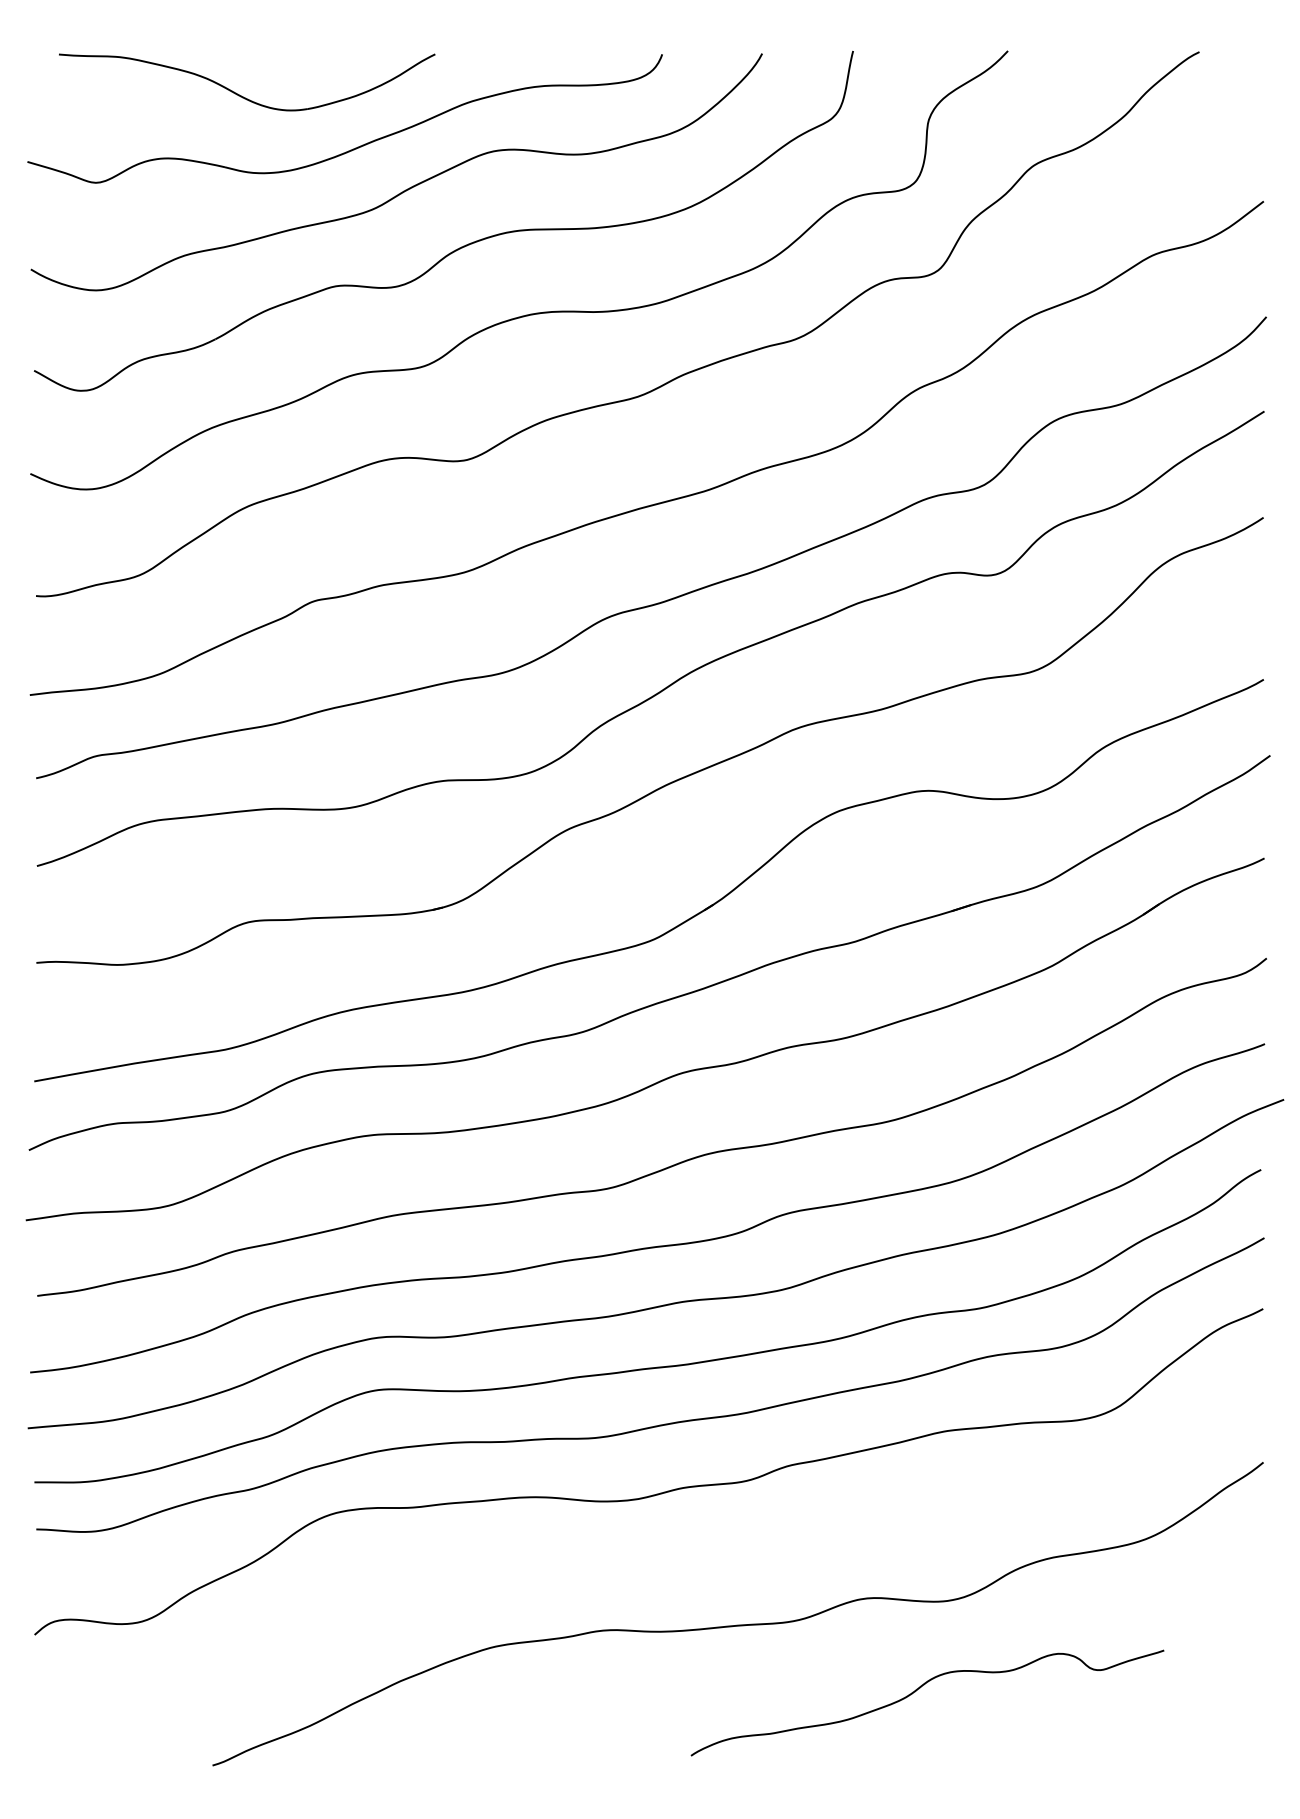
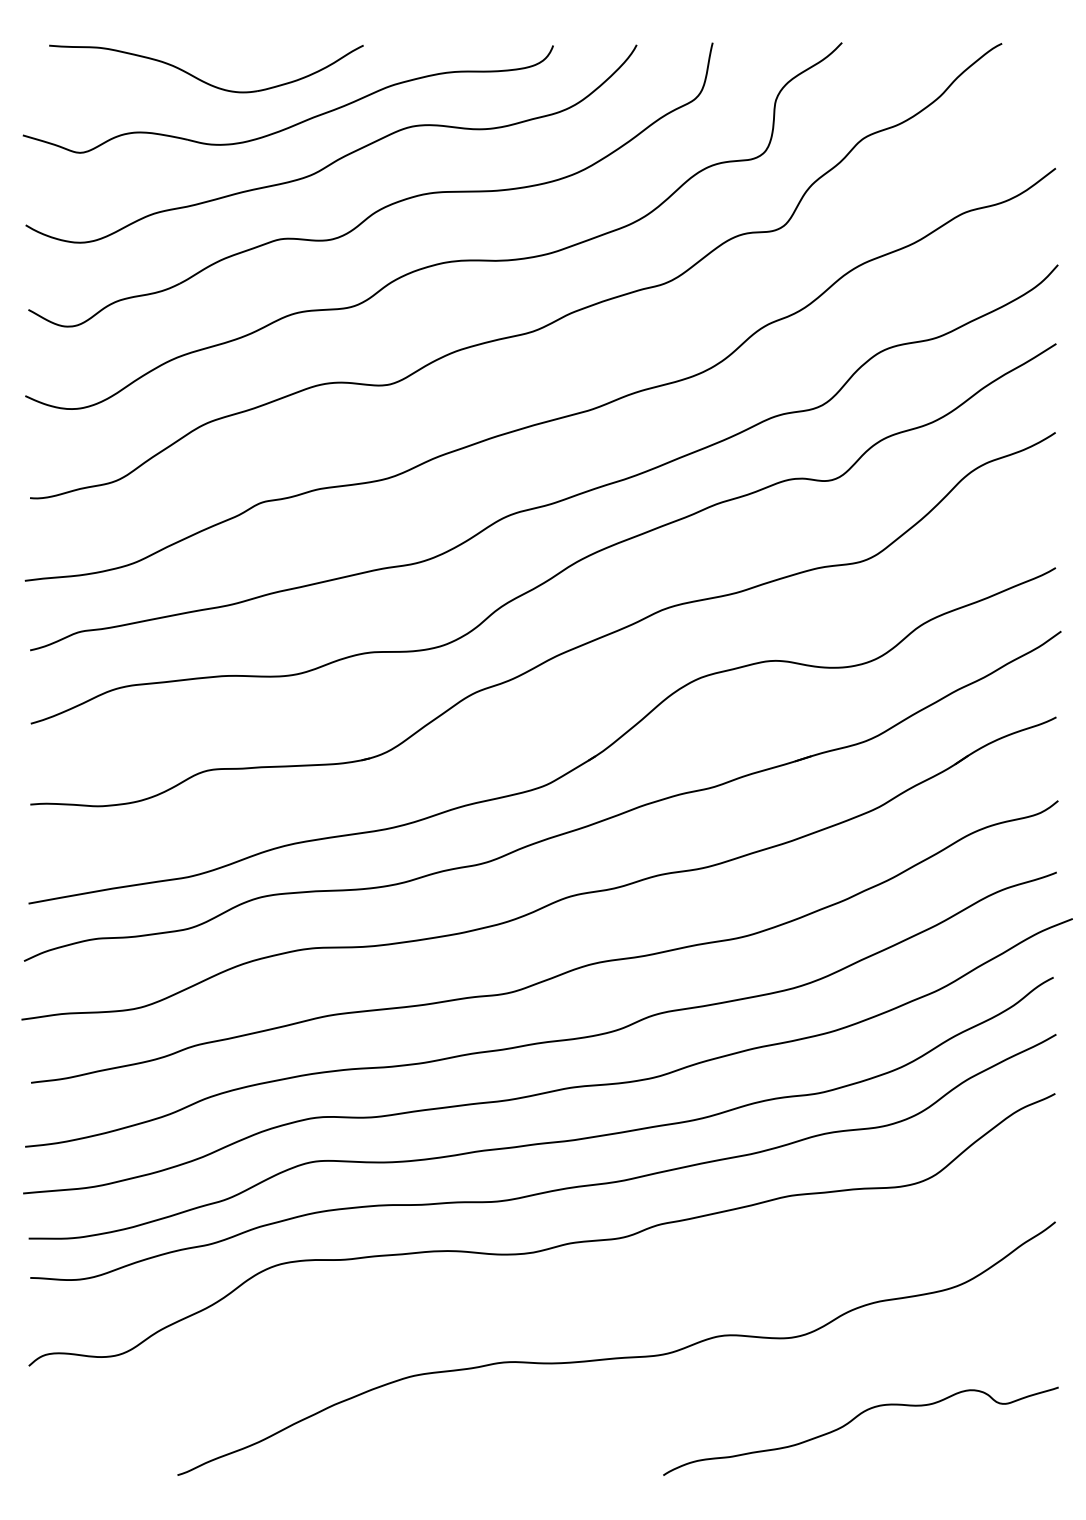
curve: (916, 1691) -> (851, 1421), moved

